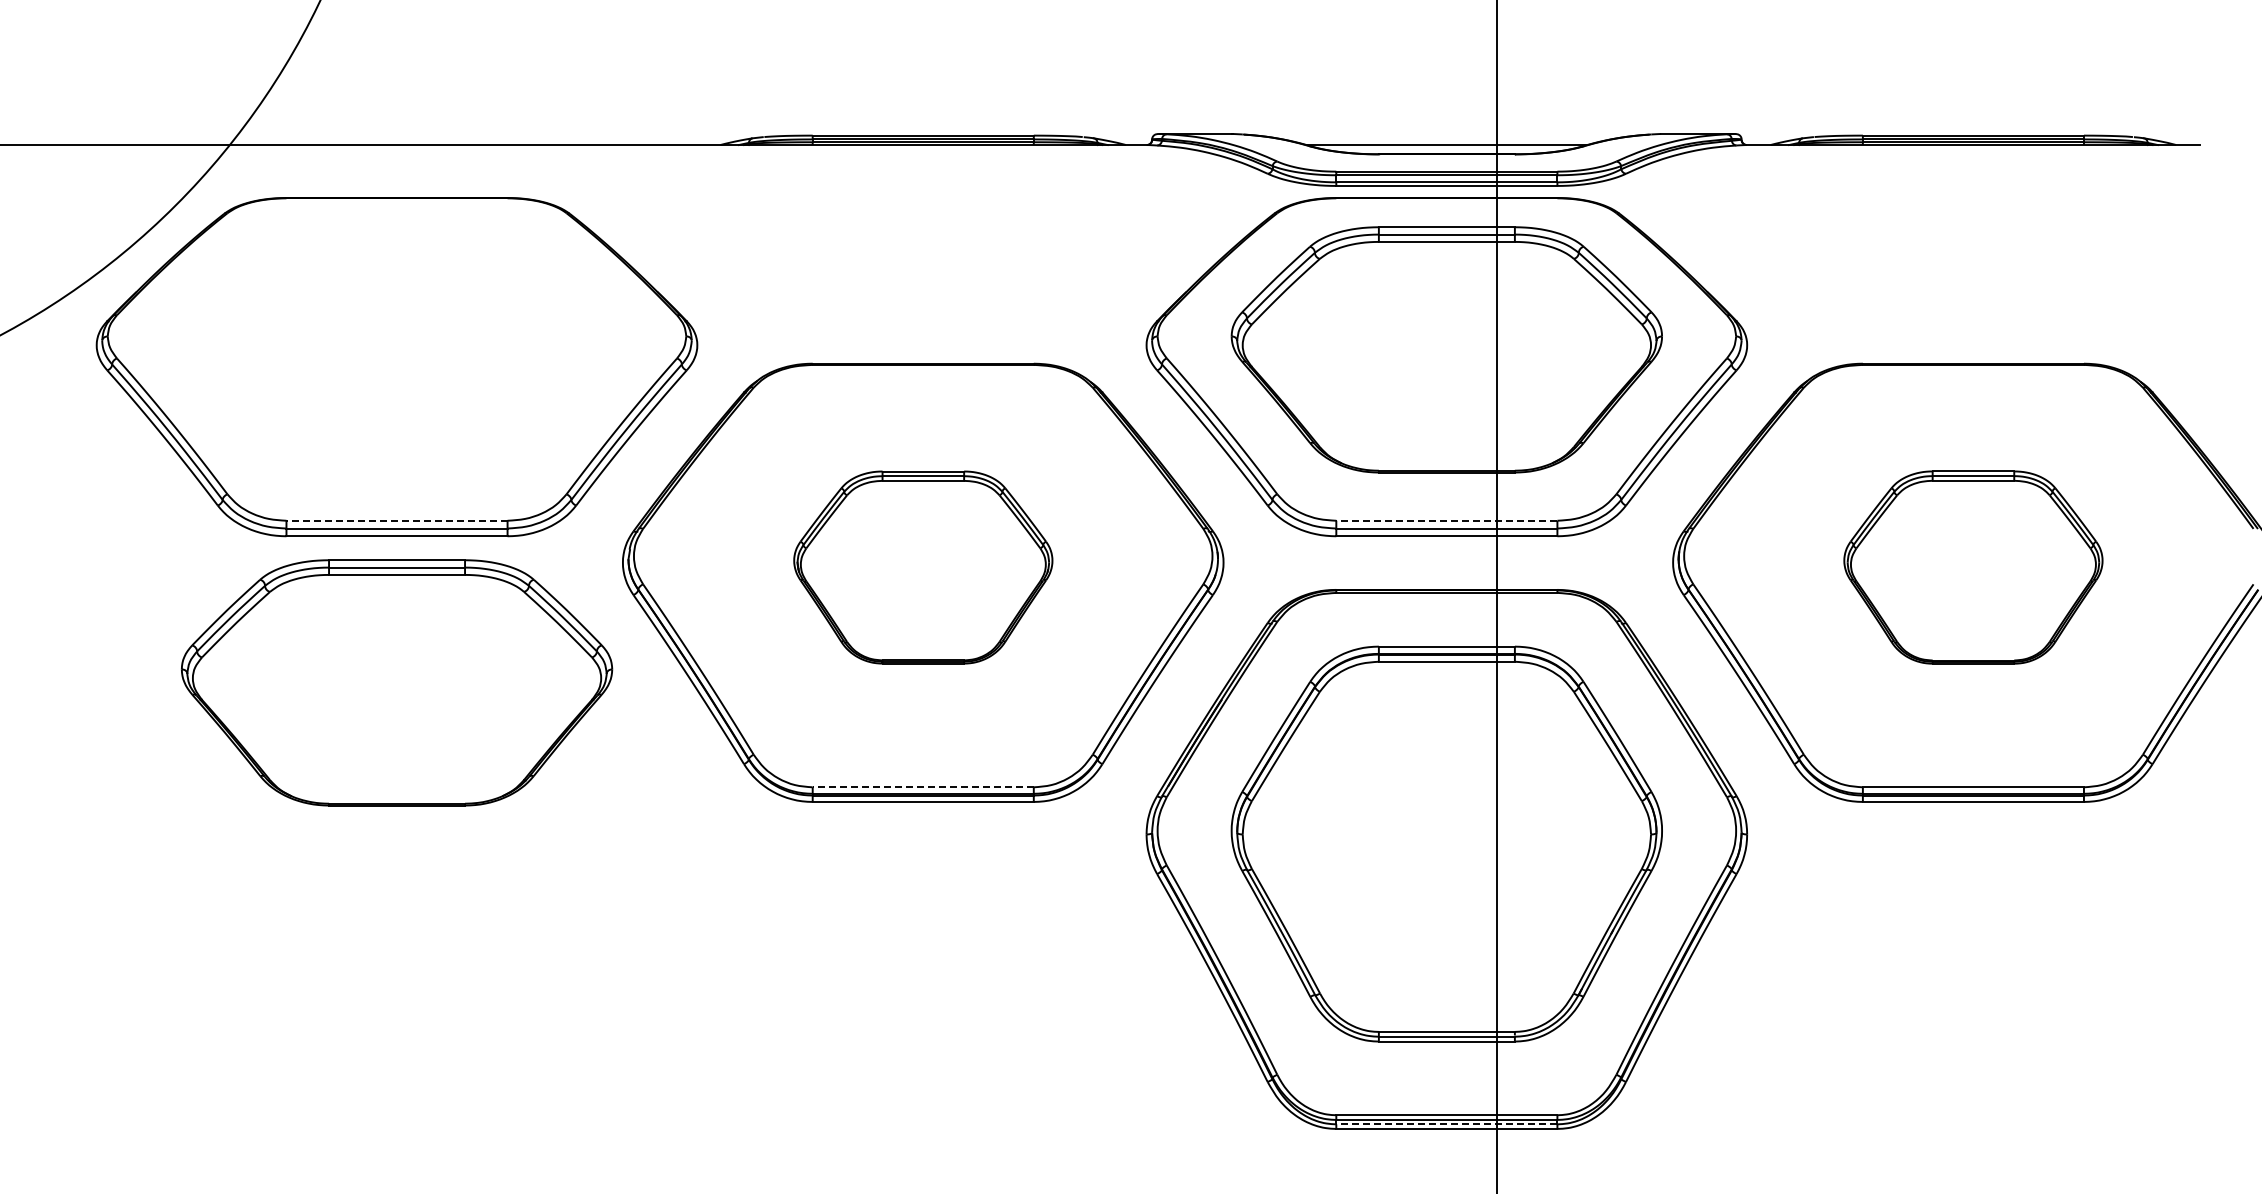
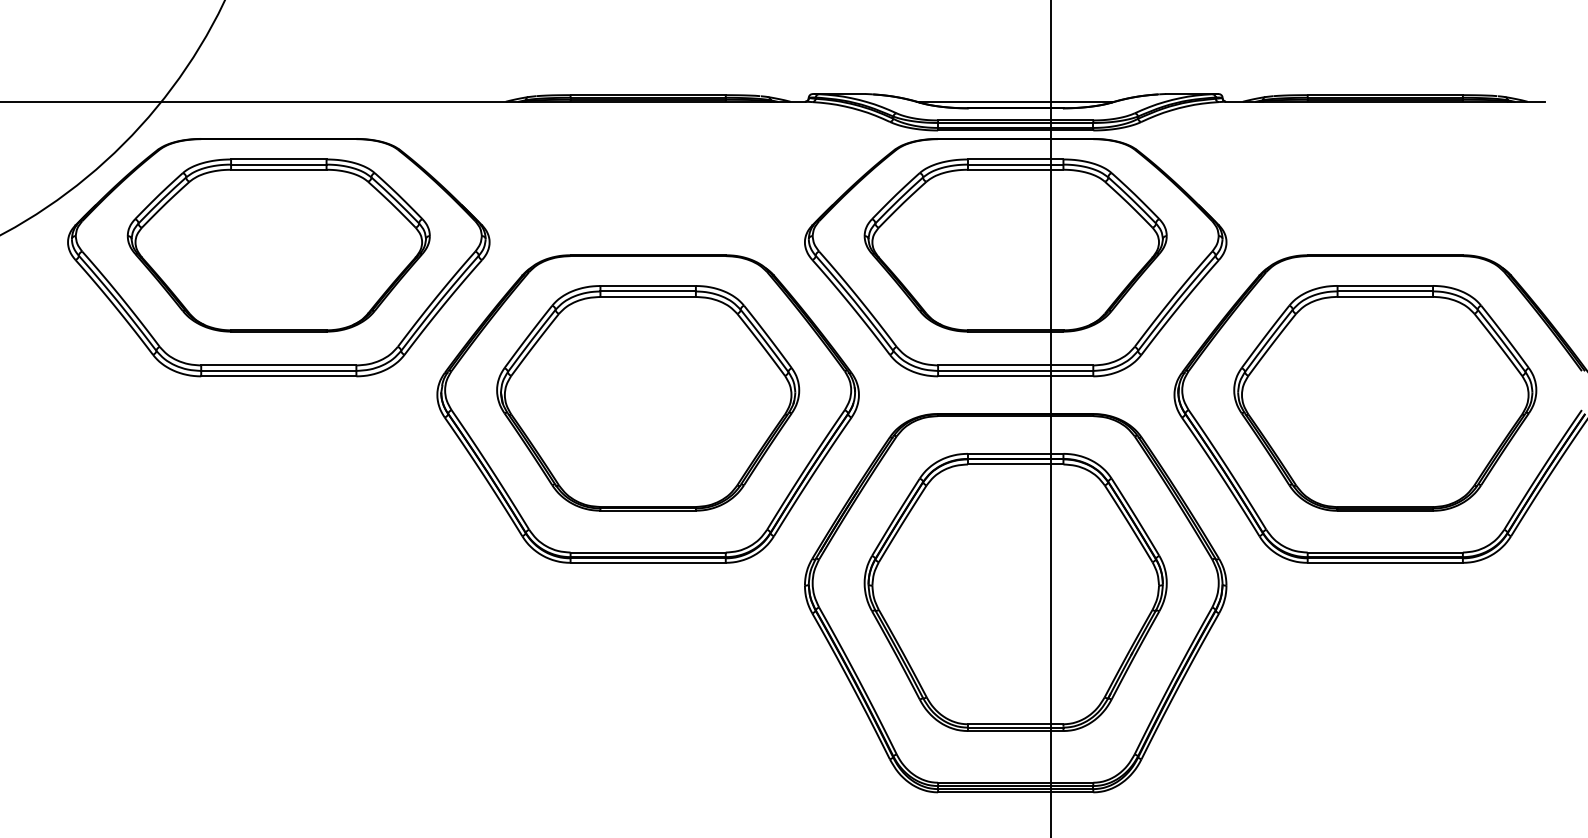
line: (397, 520) -> (279, 365), dashed -> solid
line: (1446, 520) -> (1015, 365), dashed -> solid
part: (923, 567) -> (648, 398), size x1.67
part: (1973, 567) -> (1385, 398), size x1.67
part: (397, 682) -> (279, 245), moved
line: (923, 787) -> (648, 552), dashed -> solid
line: (1446, 1124) -> (1015, 789), dashed -> solid

